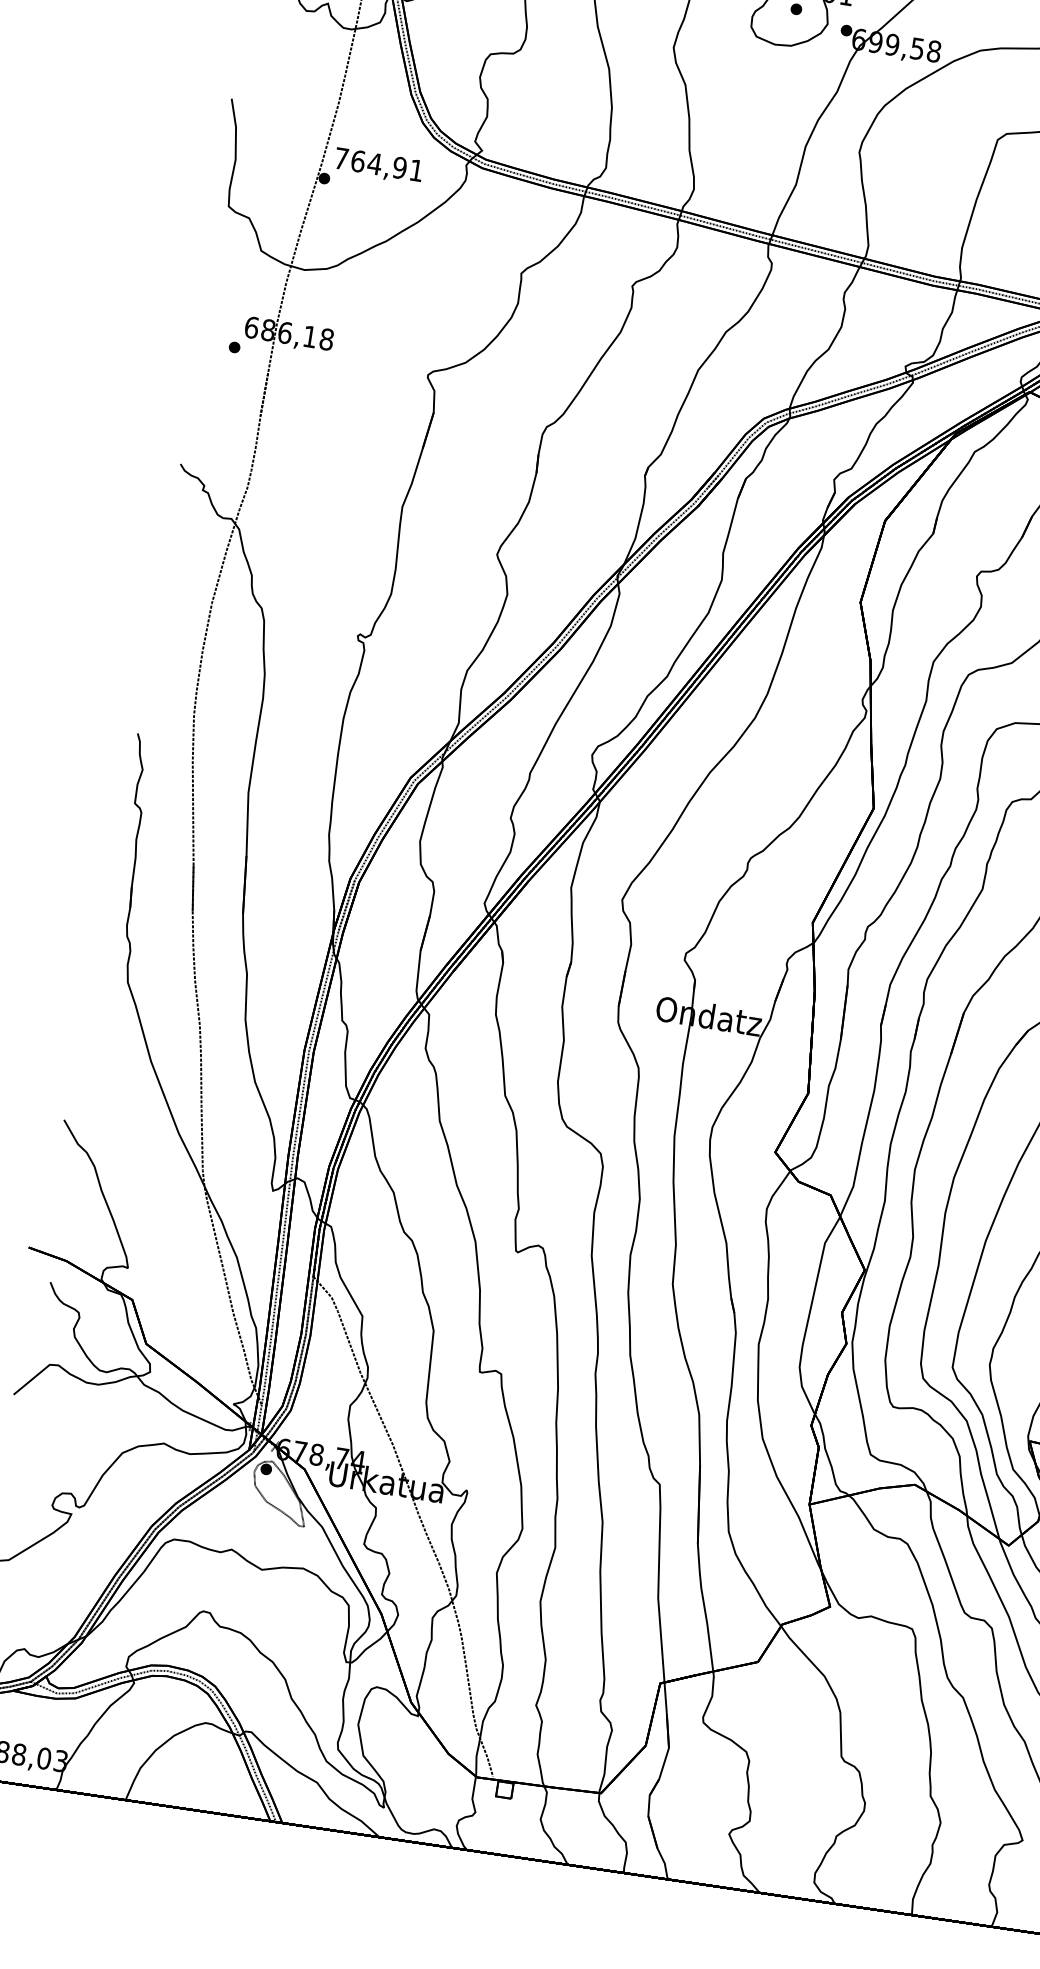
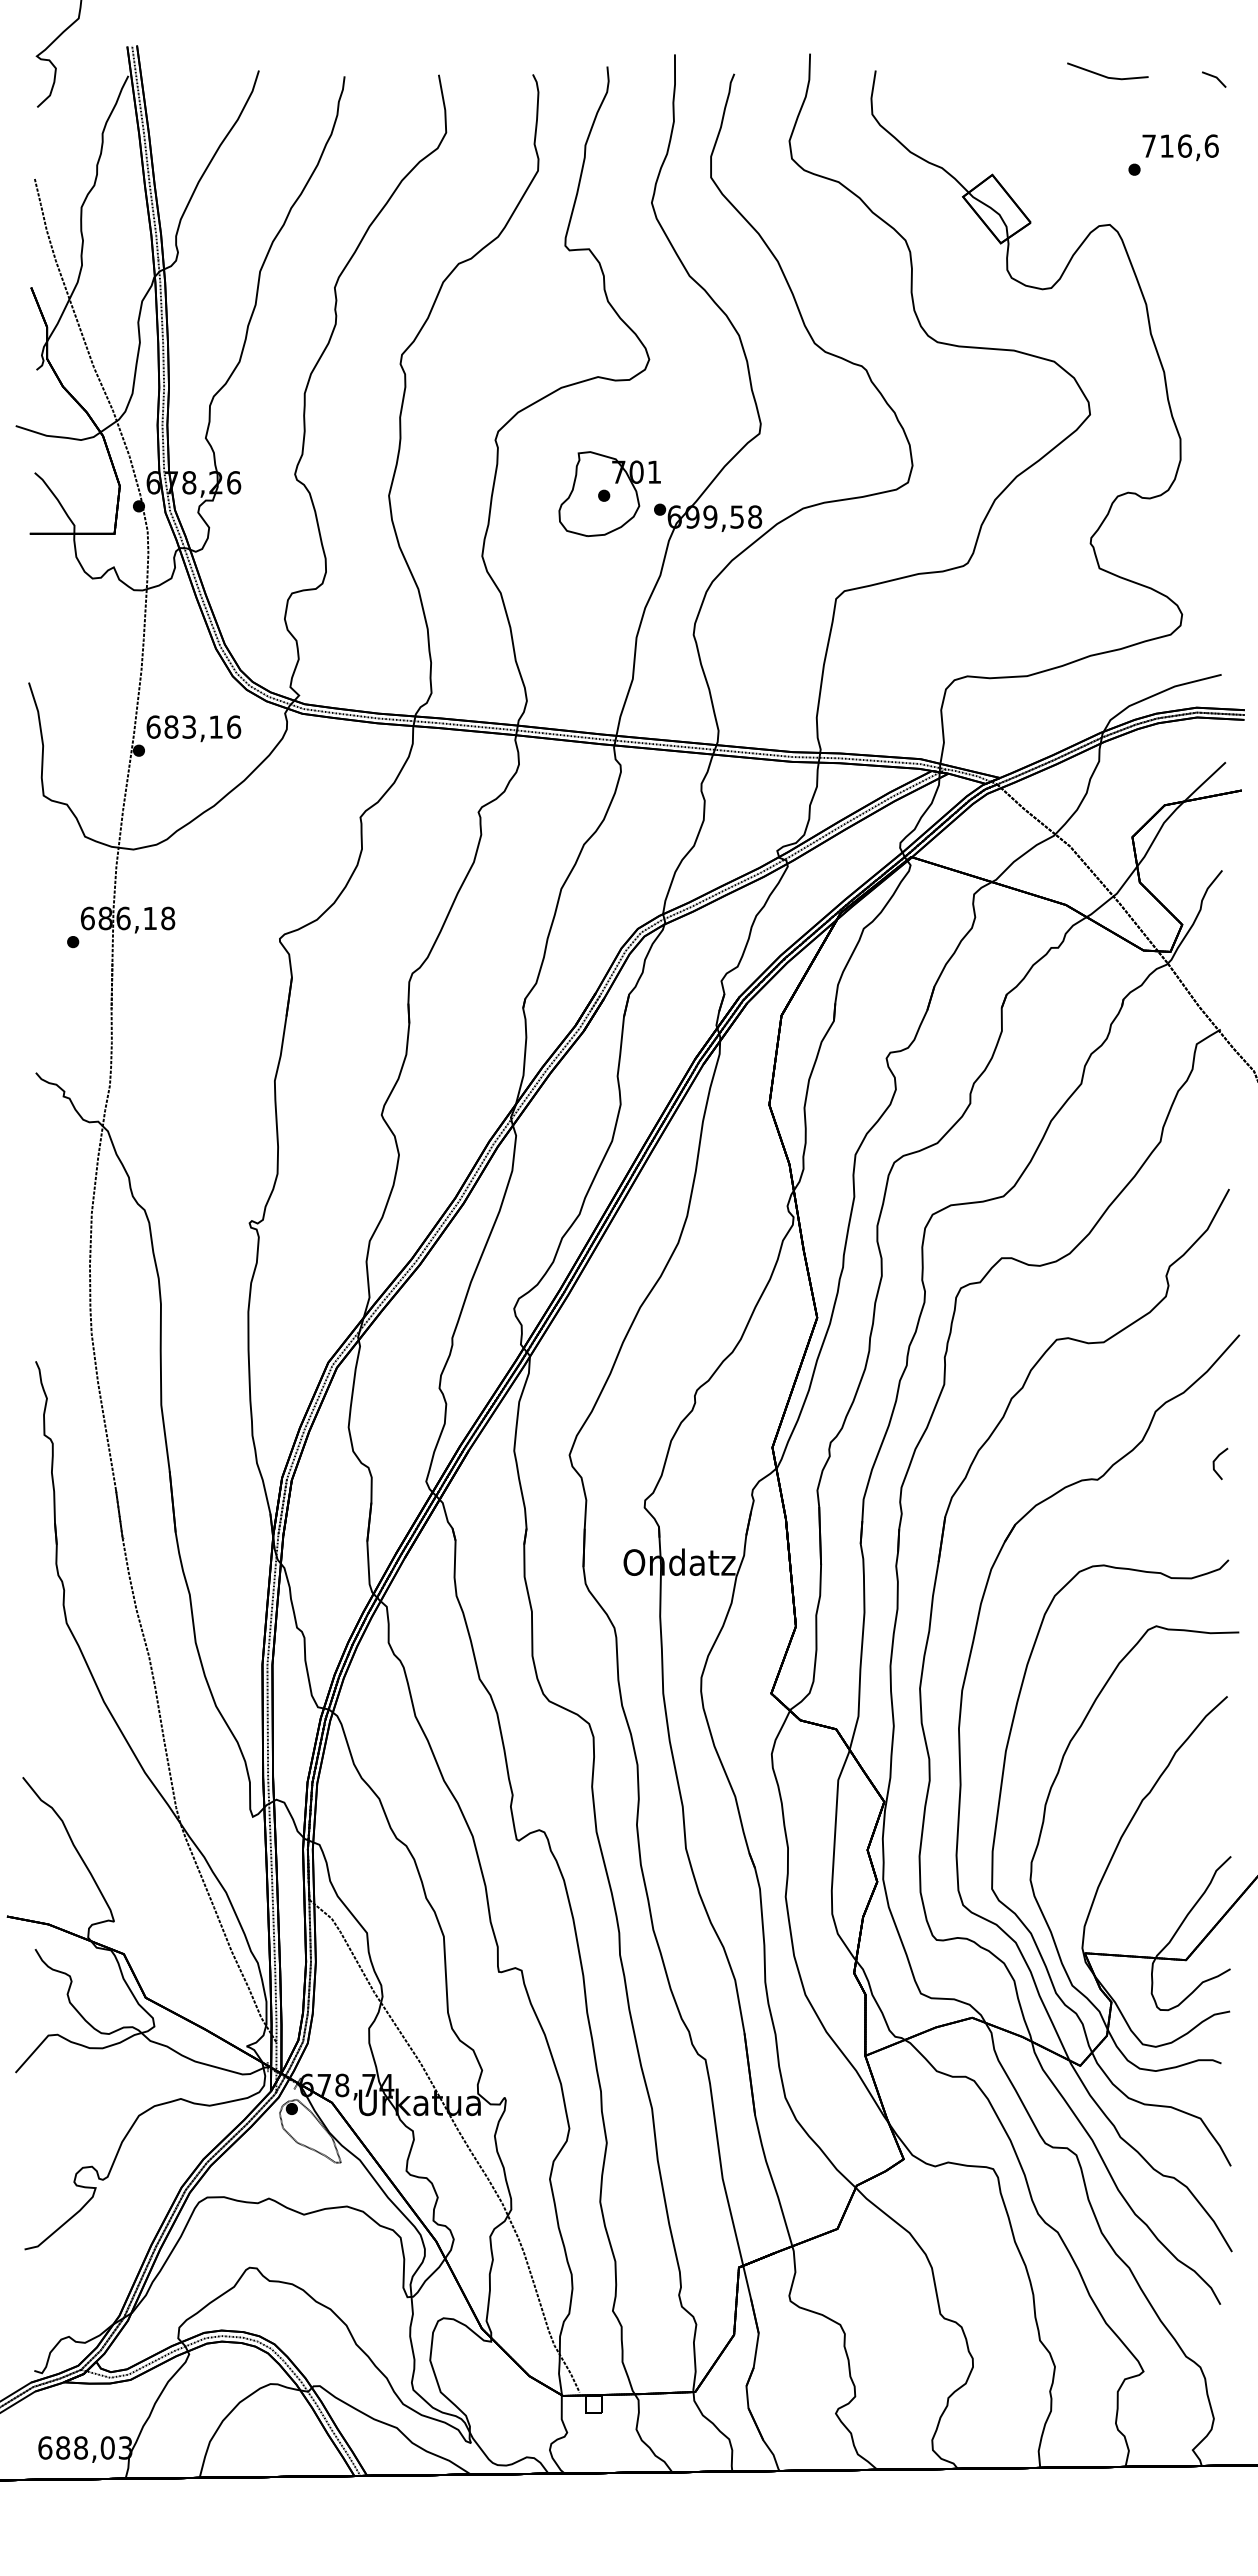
text: (378, 164) -> (193, 726), 764,91 -> 683,16

